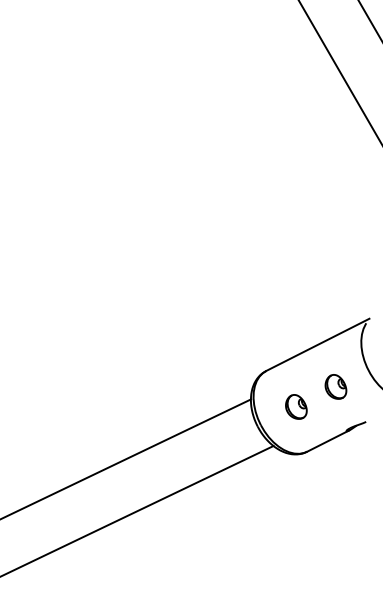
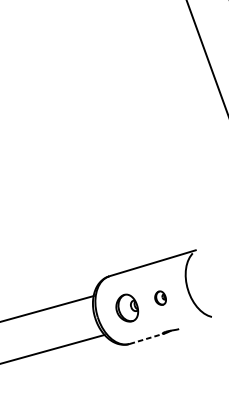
part: (335, 386) -> (160, 297), size x0.7
part: (296, 406) -> (127, 307), size x1.4
line: (328, 441) -> (147, 339), solid -> dashed

